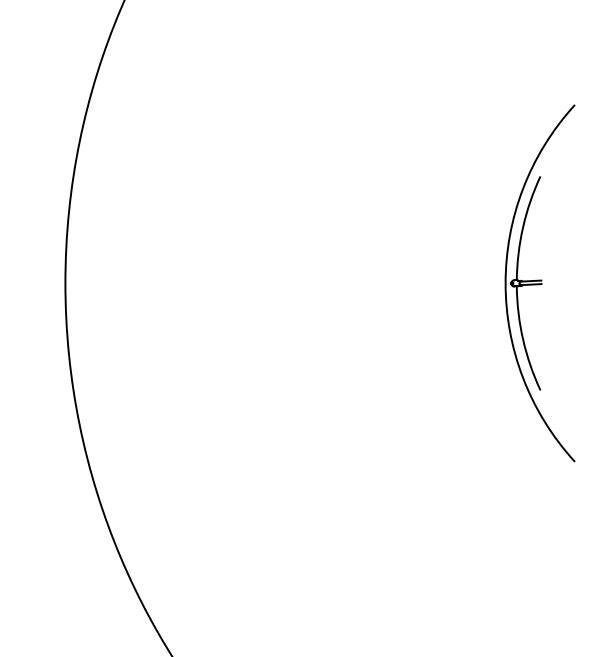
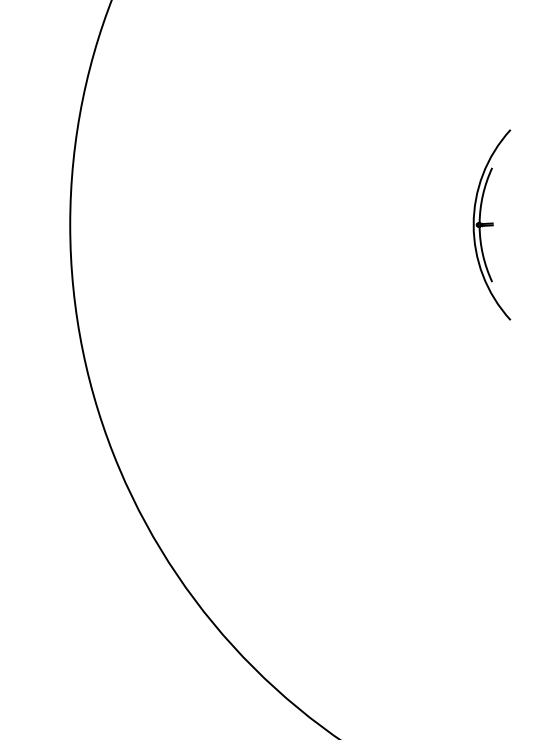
part: (539, 282) -> (491, 224), size x0.6

